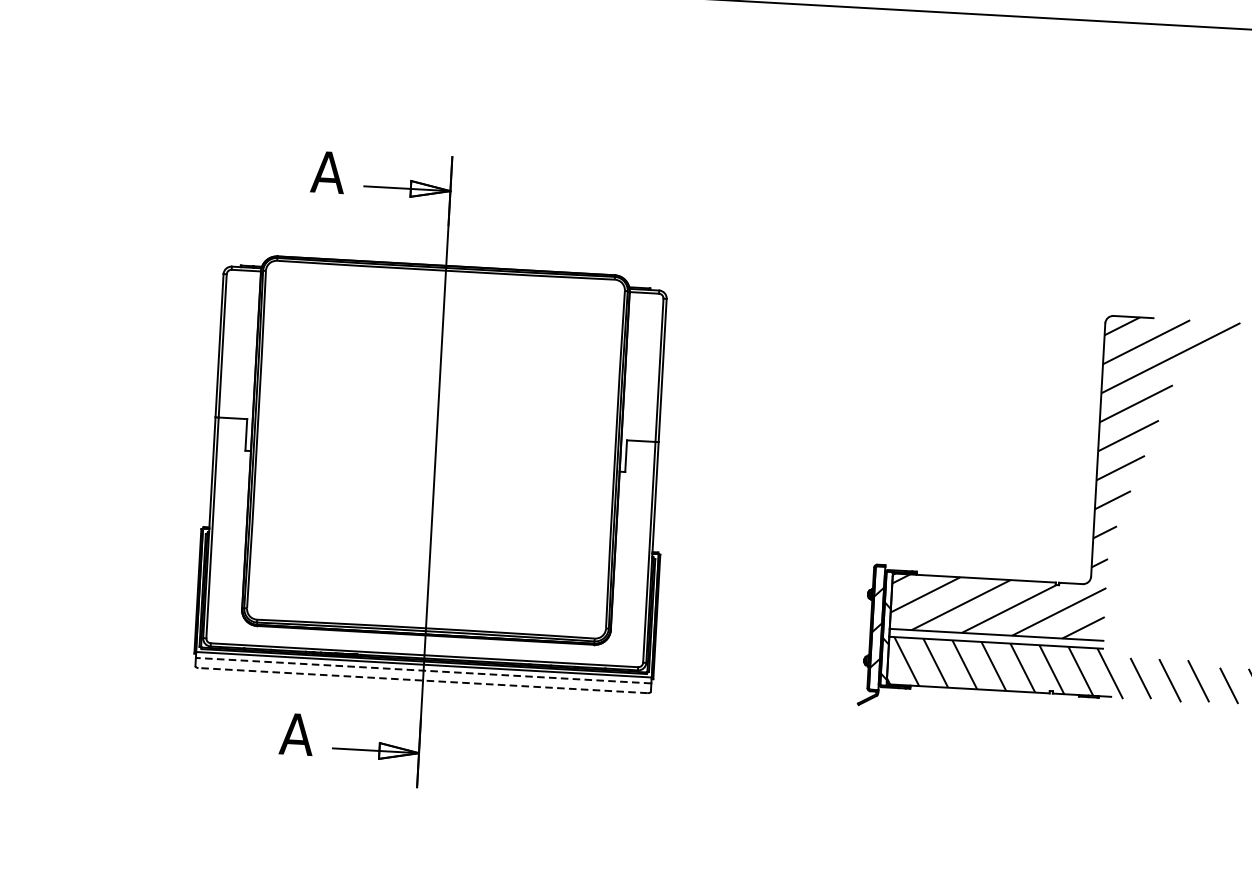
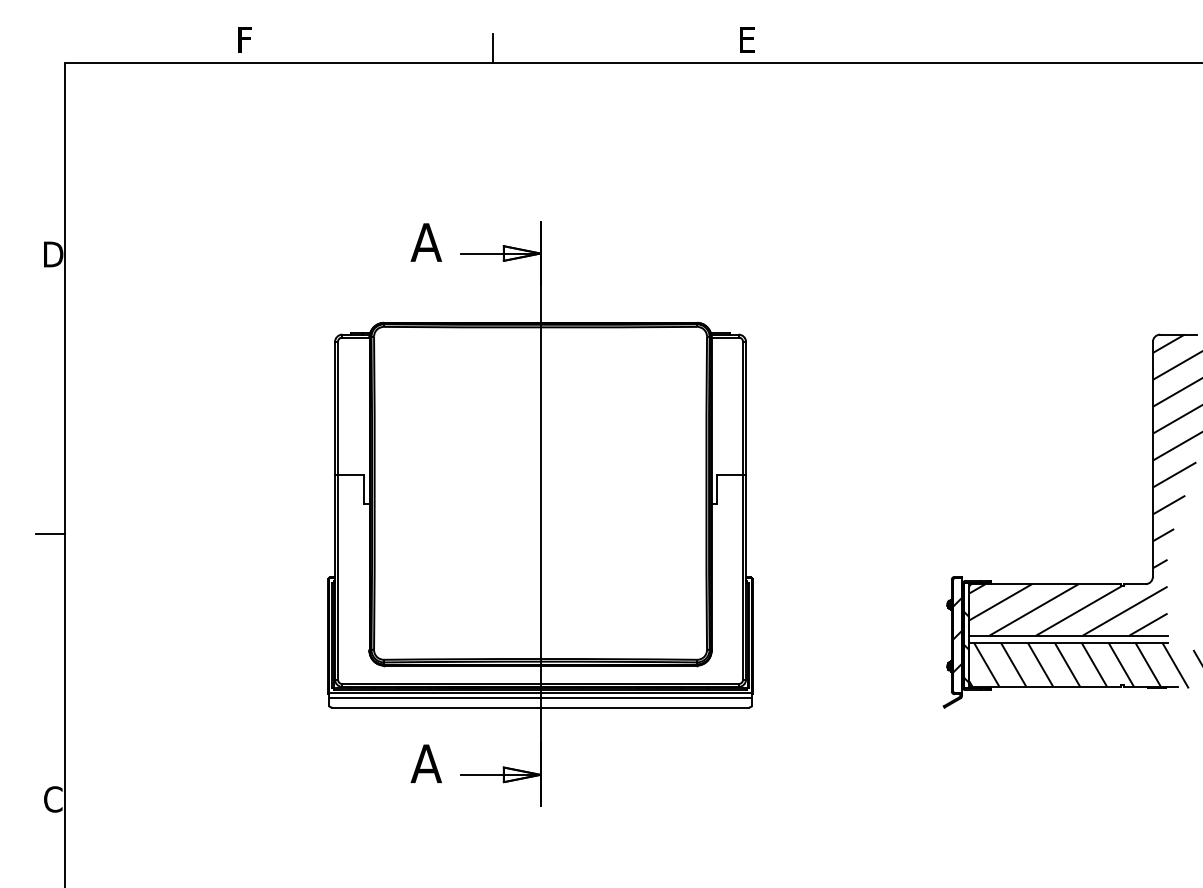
line: (423, 670) -> (540, 698), dashed -> solid
line: (423, 680) -> (540, 707), dashed -> solid

